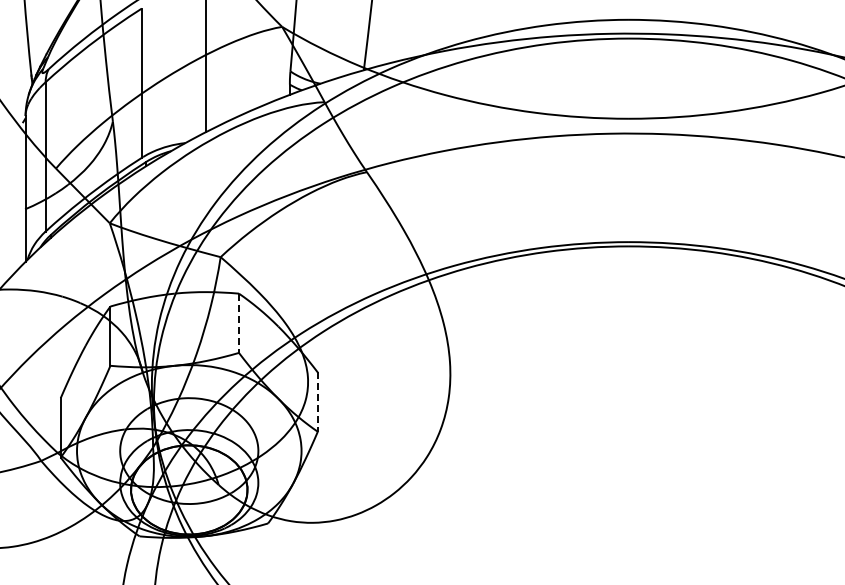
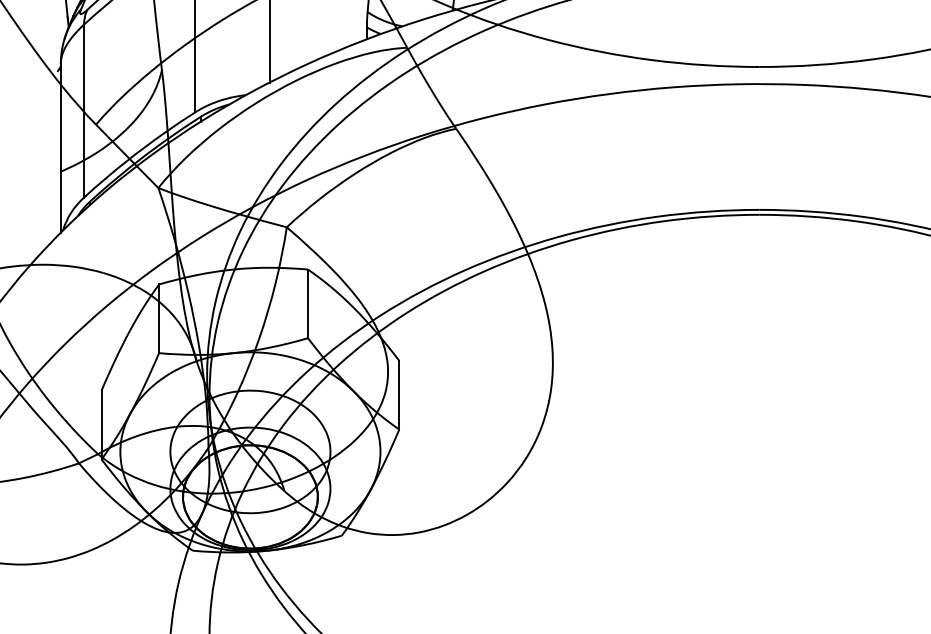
line: (238, 323) -> (307, 304), dashed -> solid
line: (317, 402) -> (398, 395), dashed -> solid

